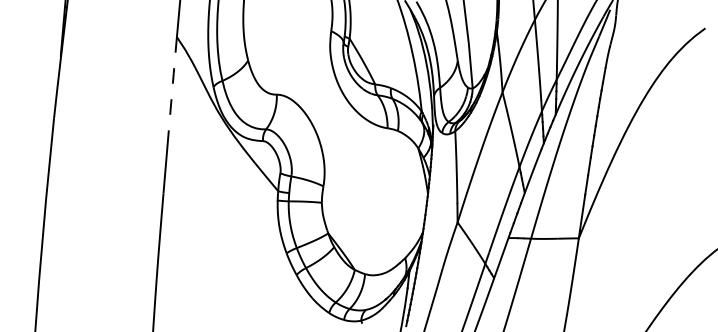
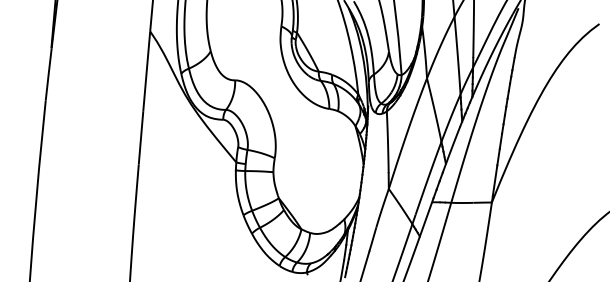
line: (172, 83) -> (146, 70), dashed -> solid

